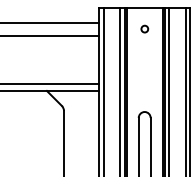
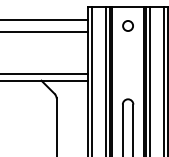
circle: (144, 28) -> (127, 25), size x1.67

